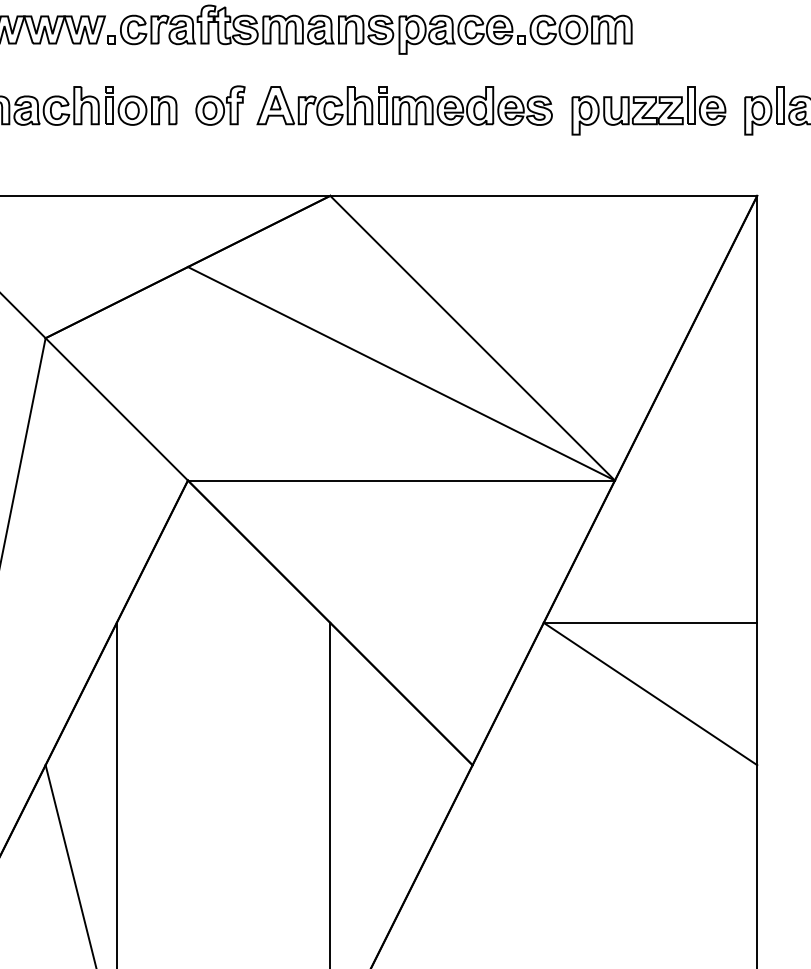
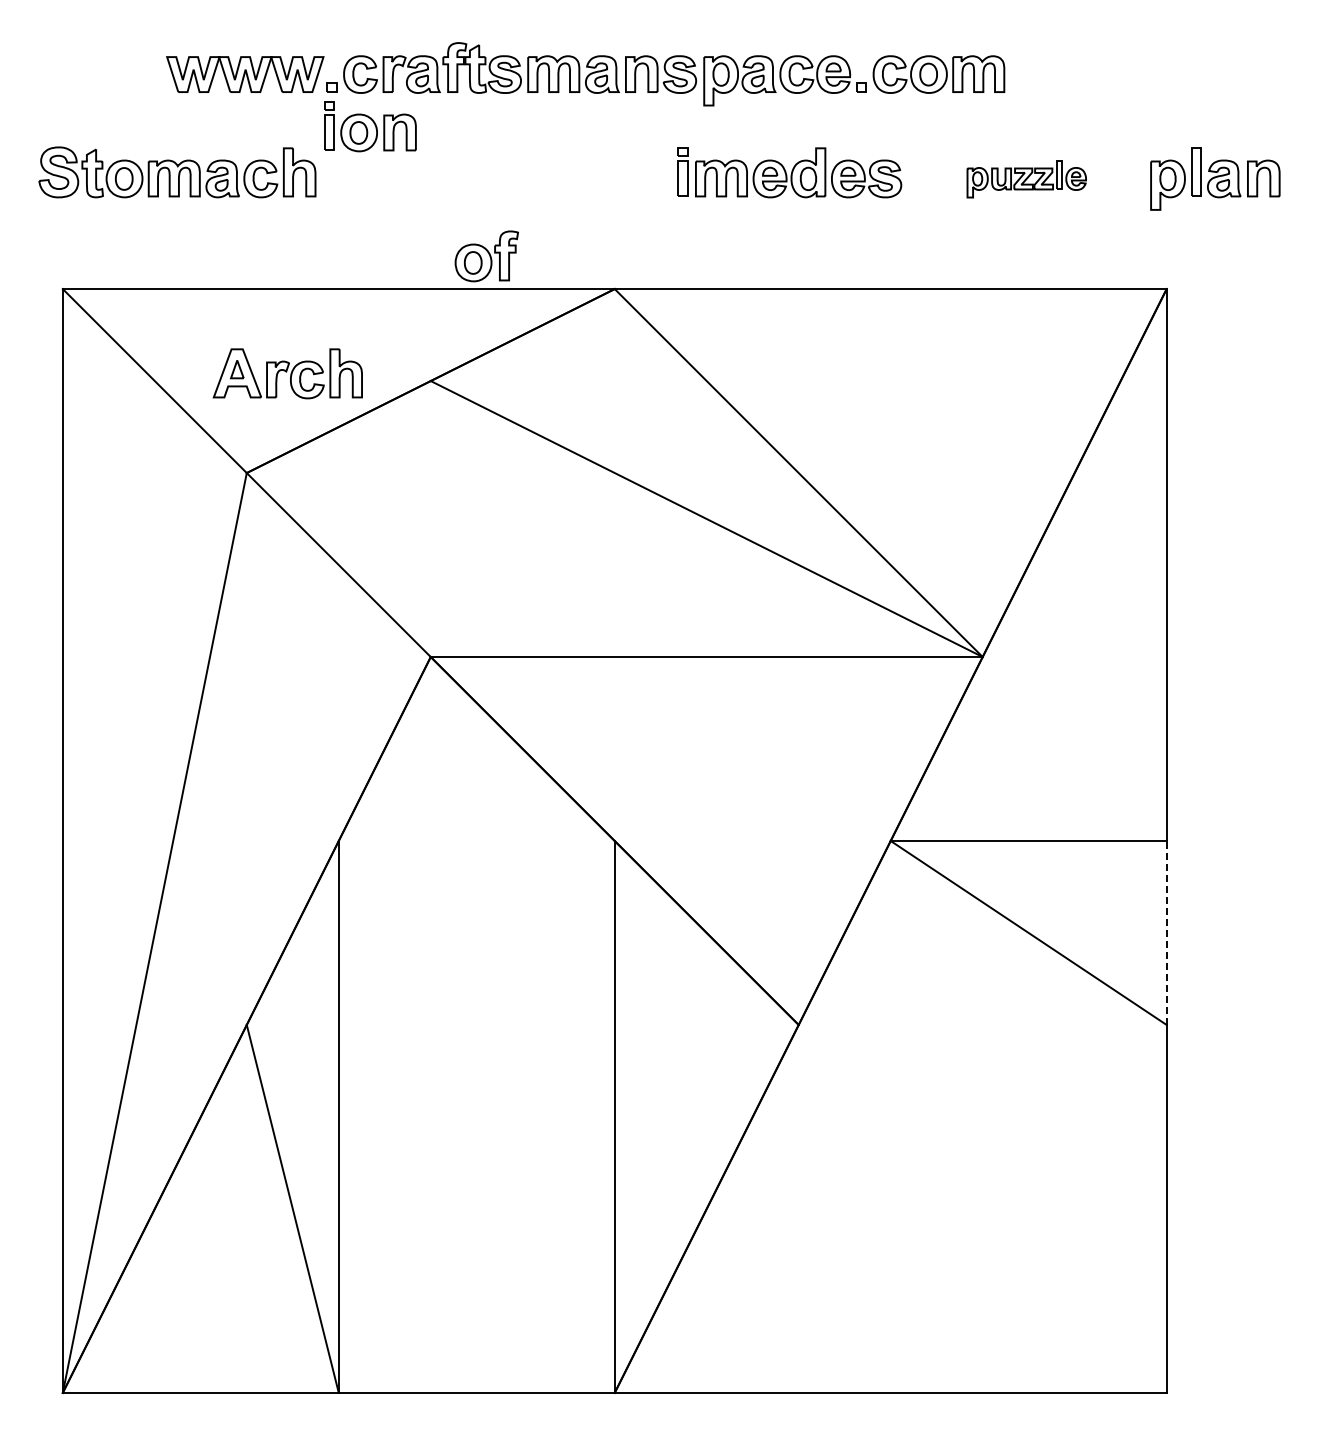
part: (141, 105) -> (370, 126), moved
part: (220, 105) -> (486, 256), moved
part: (314, 105) -> (287, 373), moved
part: (648, 110) -> (1026, 178), size x0.6
line: (757, 693) -> (1166, 932), solid -> dashed

